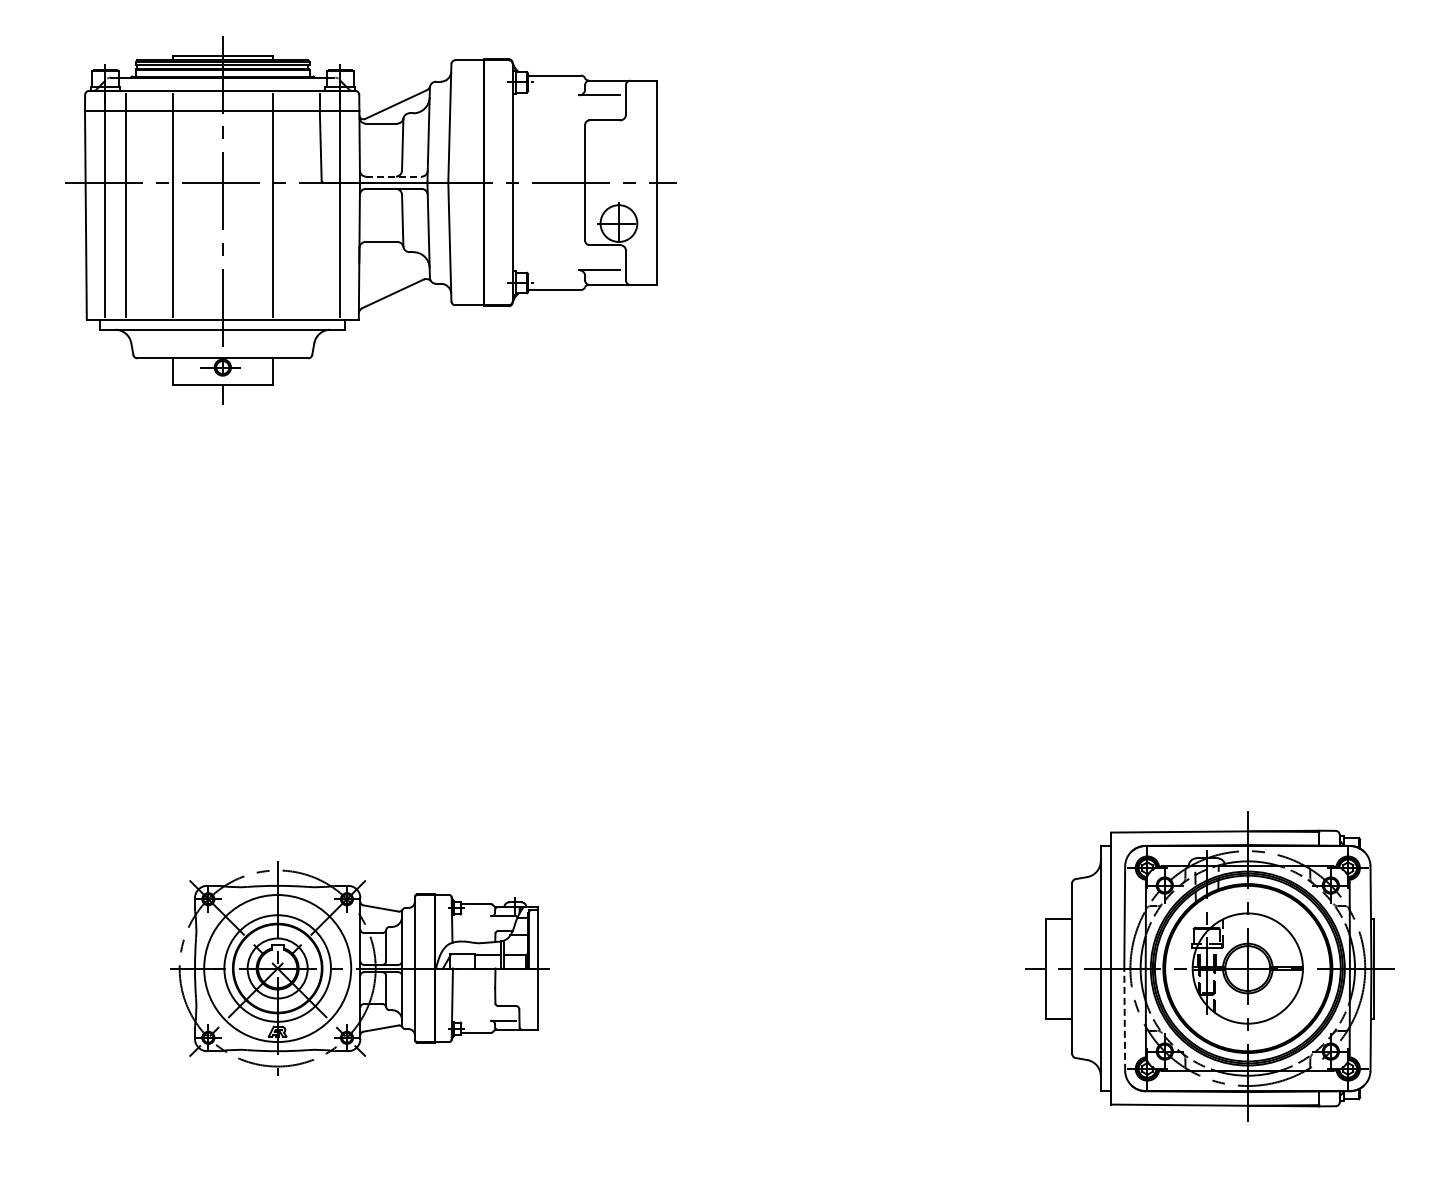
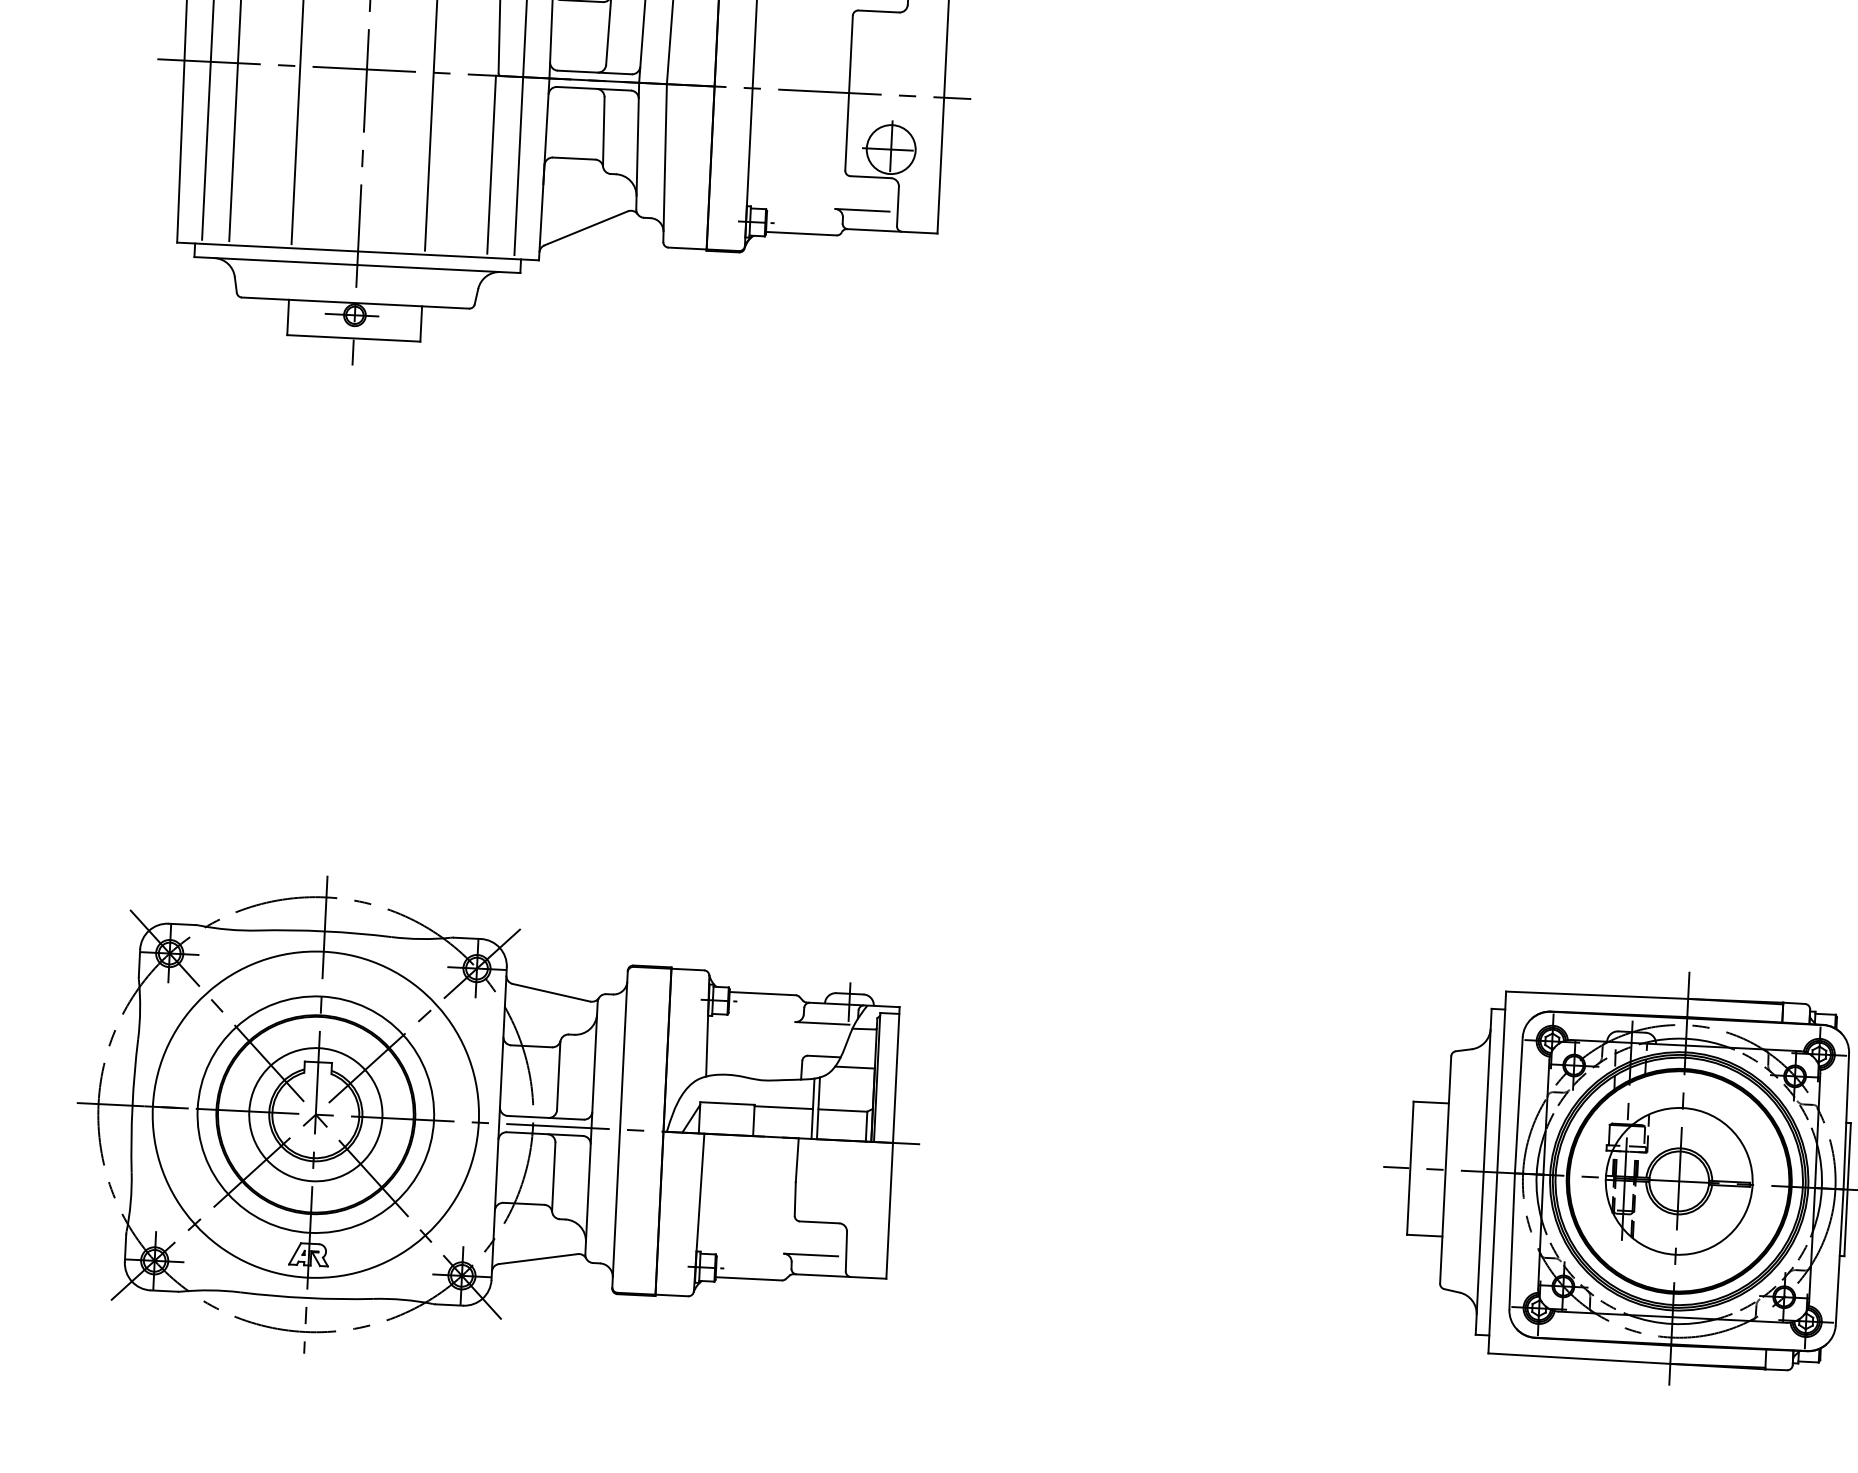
line: (393, 176) -> (594, 72), dashed -> solid
line: (319, 249) -> (491, 164), added
part: (359, 968) -> (497, 1123), size x1.67
line: (1124, 1019) -> (1511, 1241), dashed -> solid

